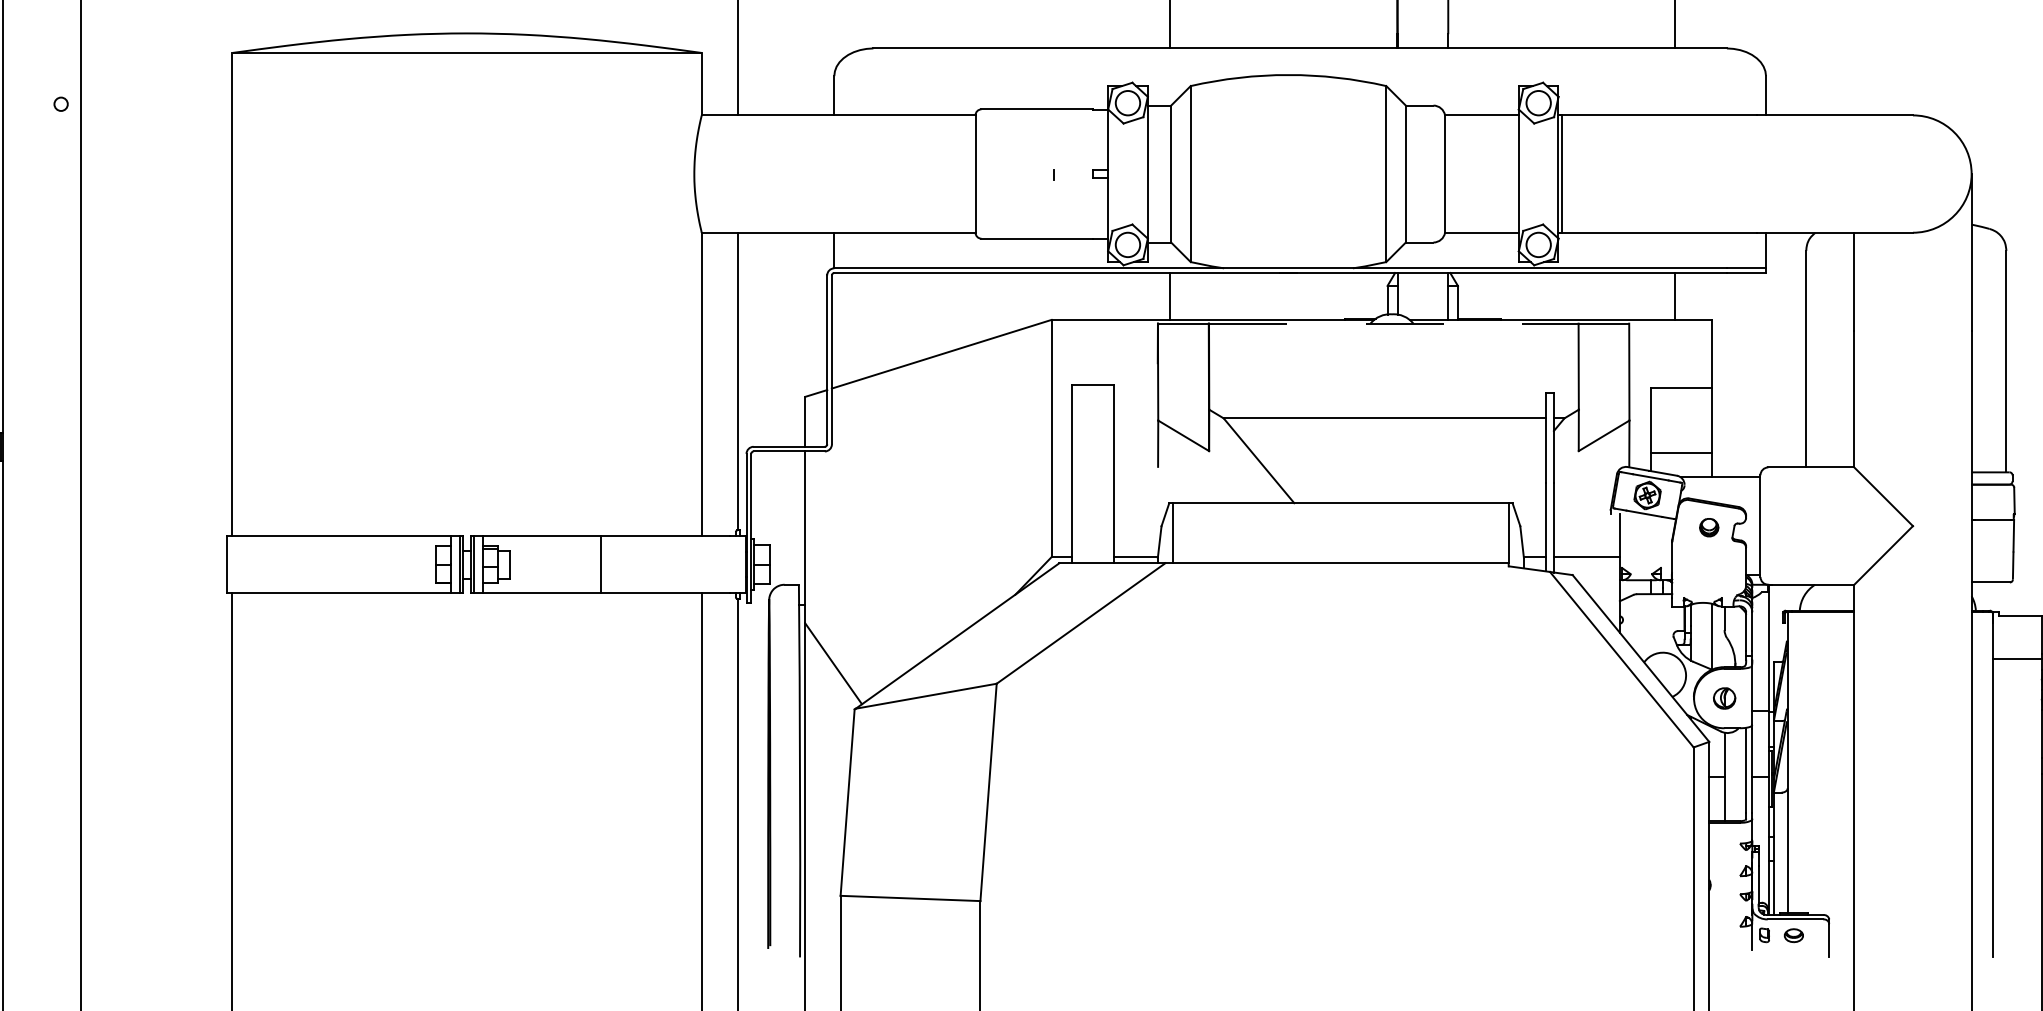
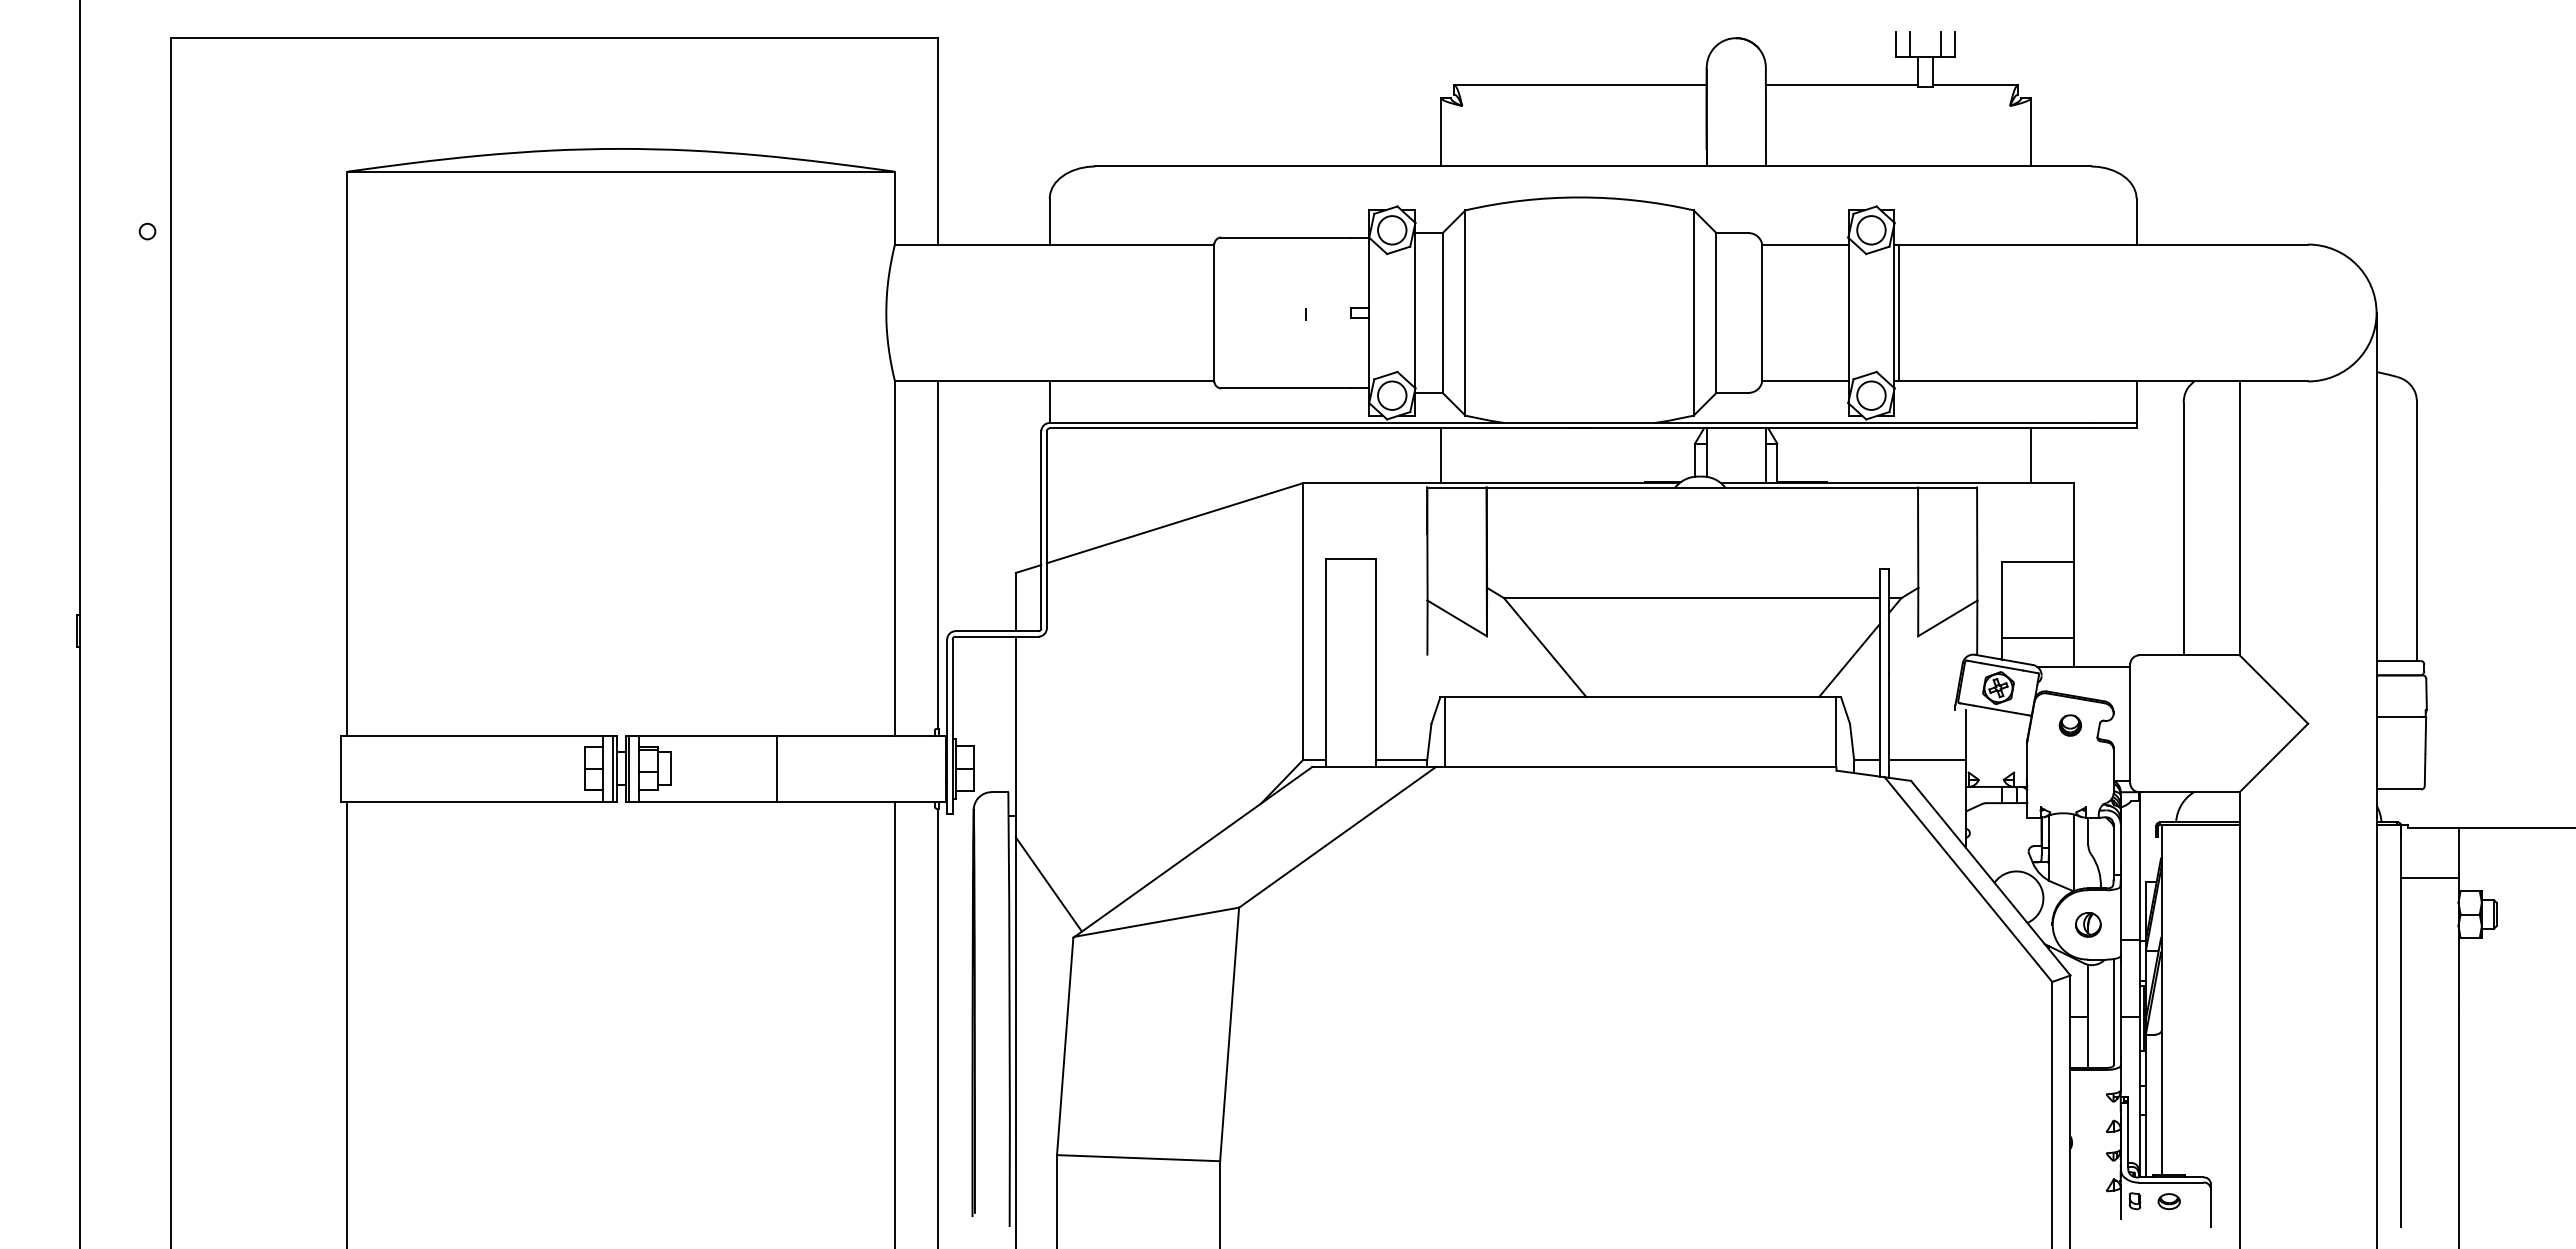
line: (1393, 323) -> (1702, 487), dashed -> solid
line: (1519, 471) -> (1849, 660), added

